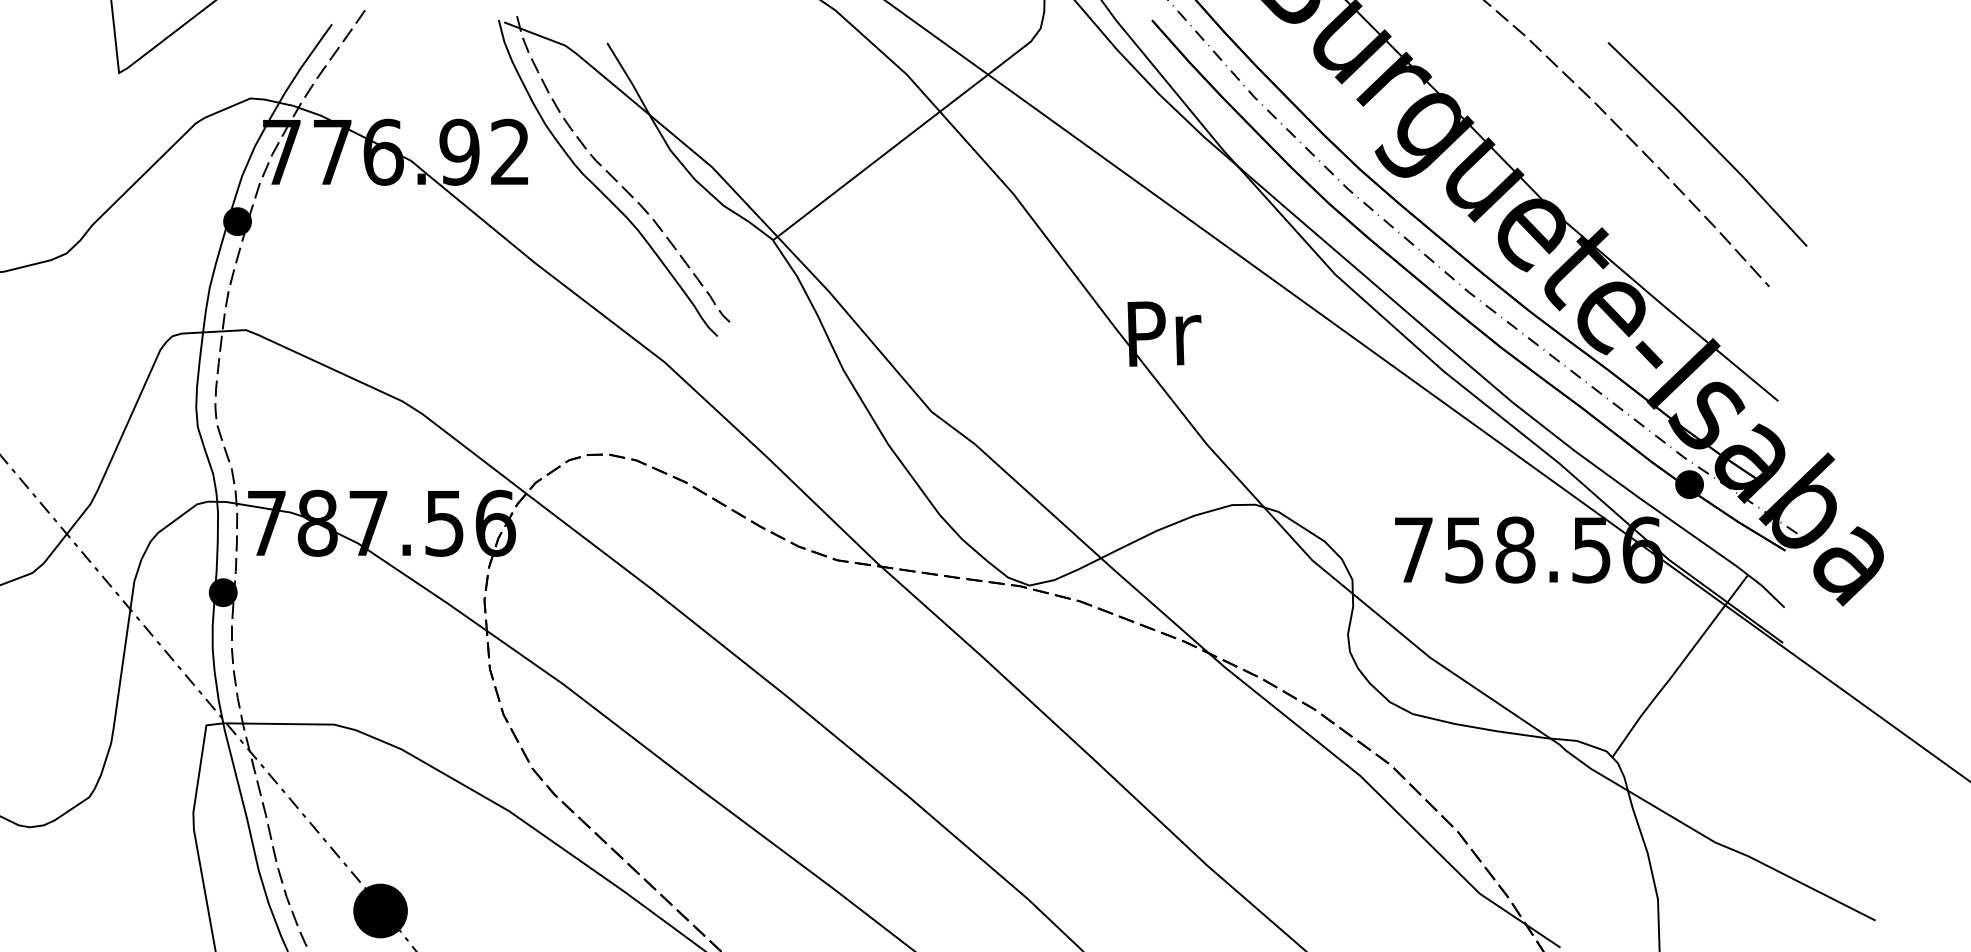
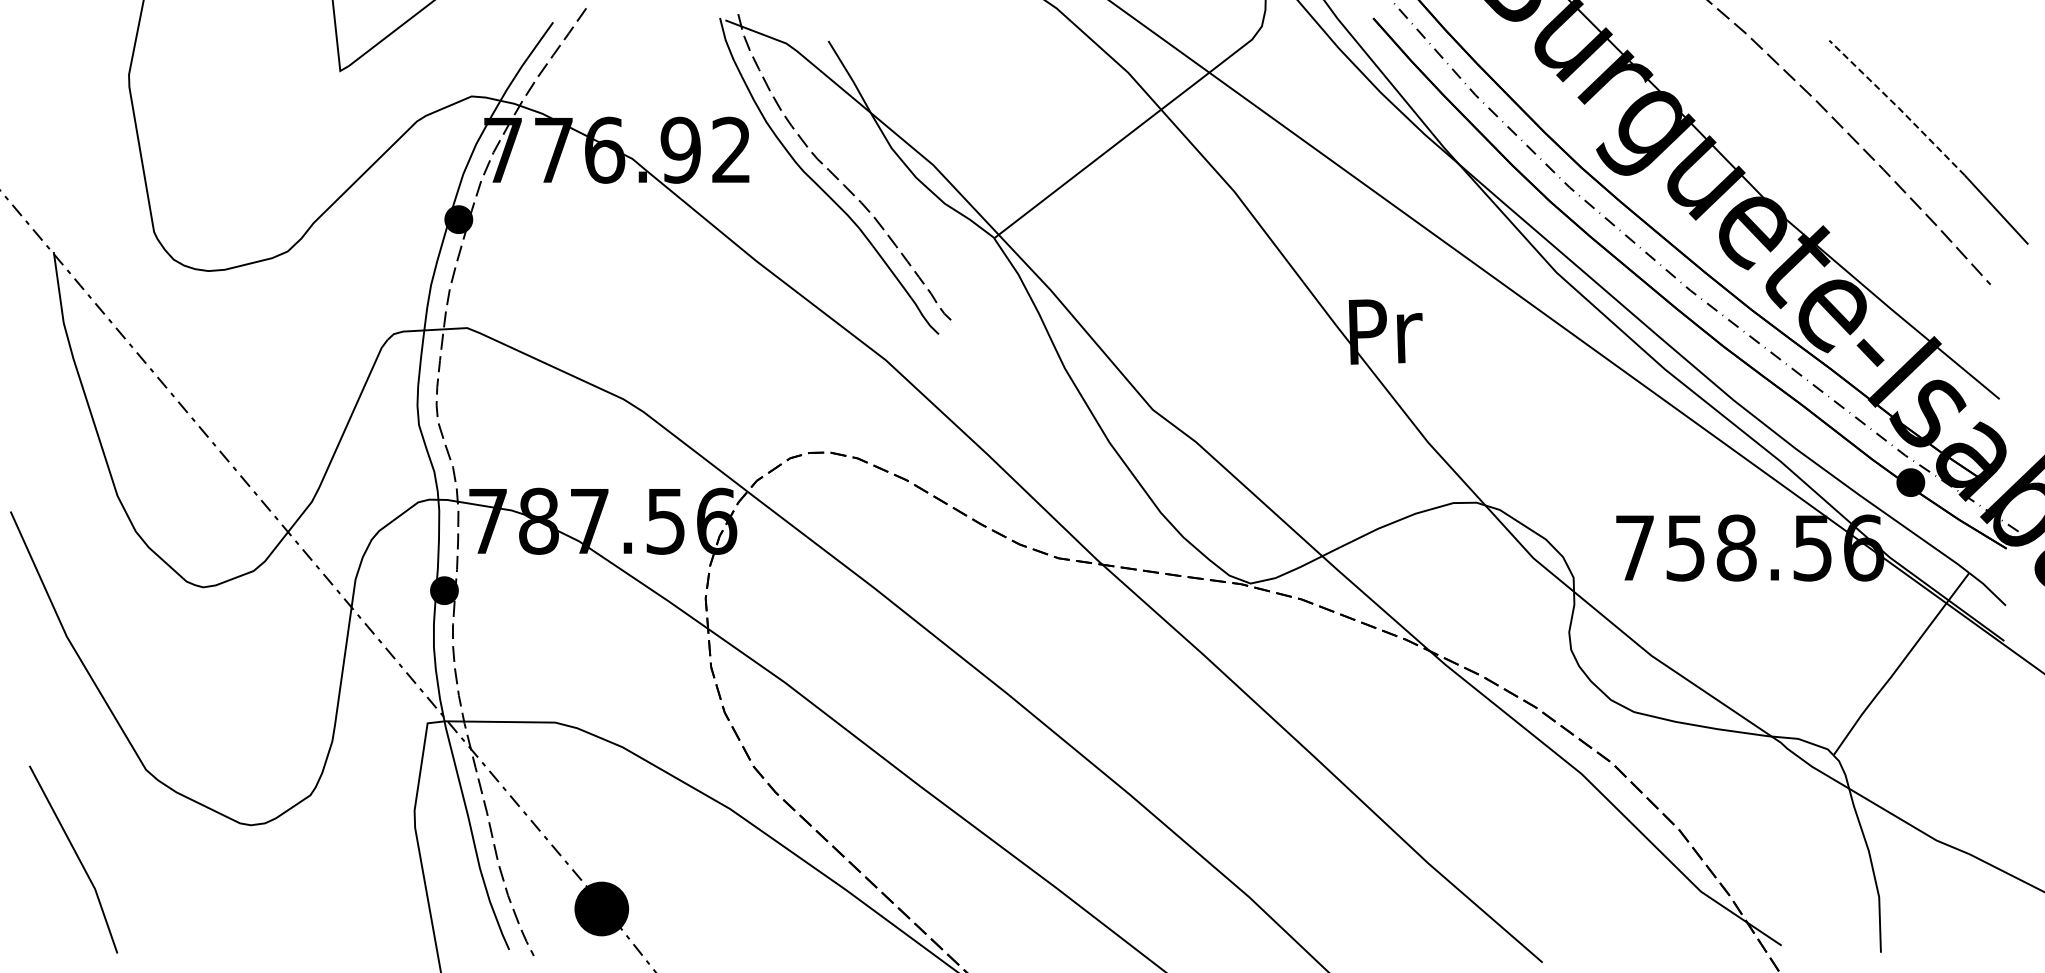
line: (1676, 108) -> (1897, 106), solid -> dashed

